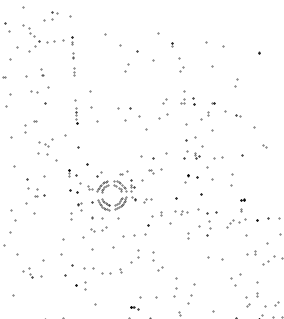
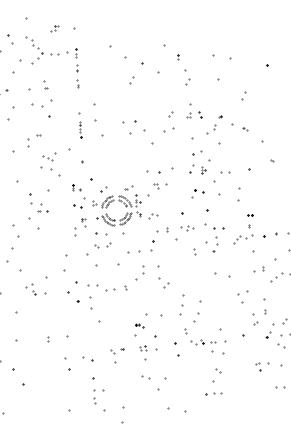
part: (50, 16) -> (54, 28), size x0.6
part: (34, 91) -> (37, 104), size x1.6
part: (153, 255) -> (159, 272), size x1.6
part: (81, 285) -> (85, 302), size x1.4

